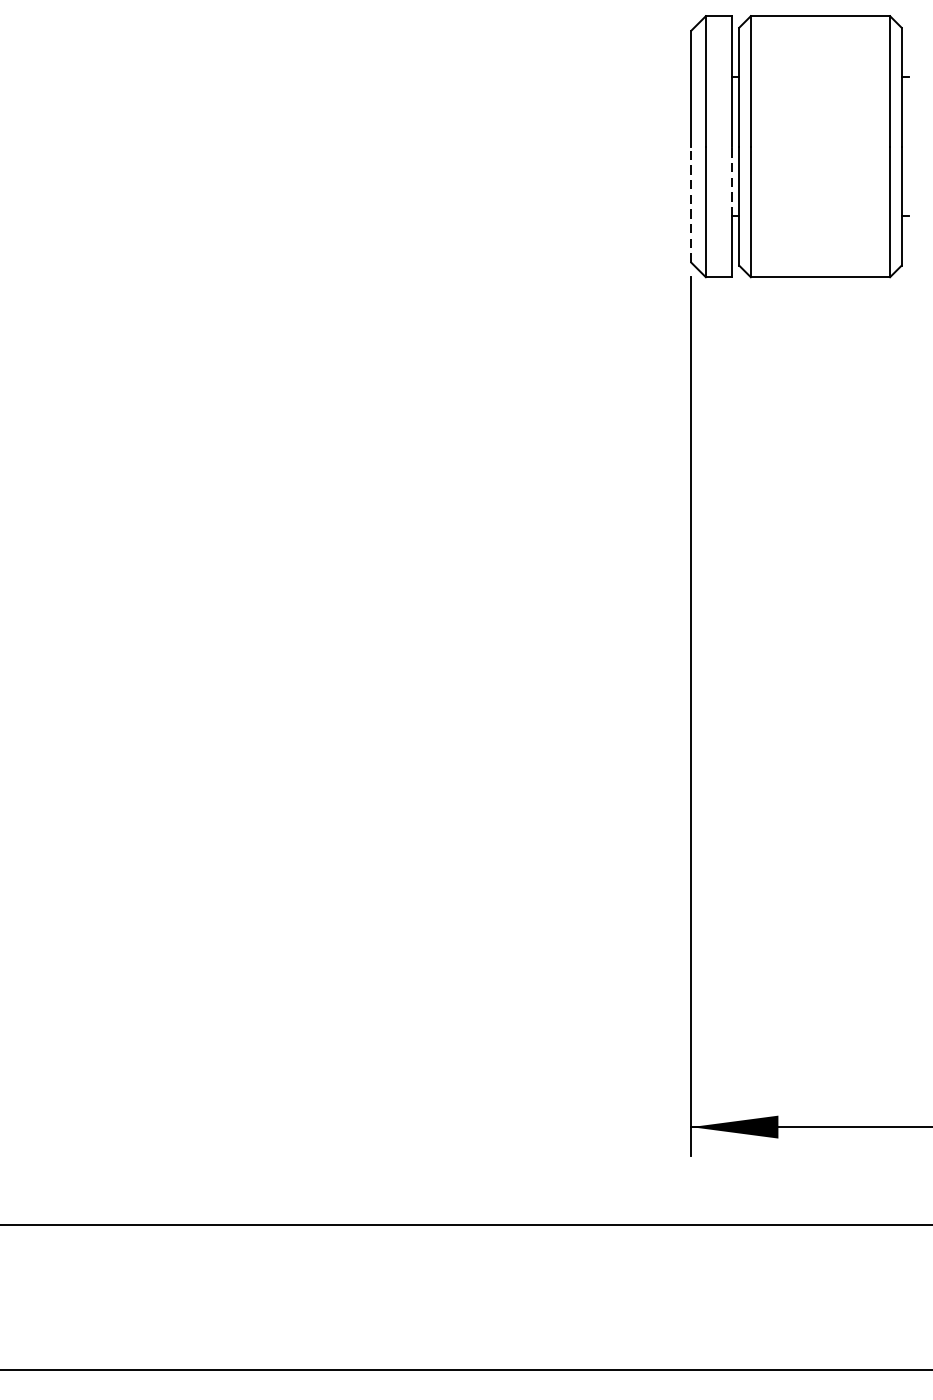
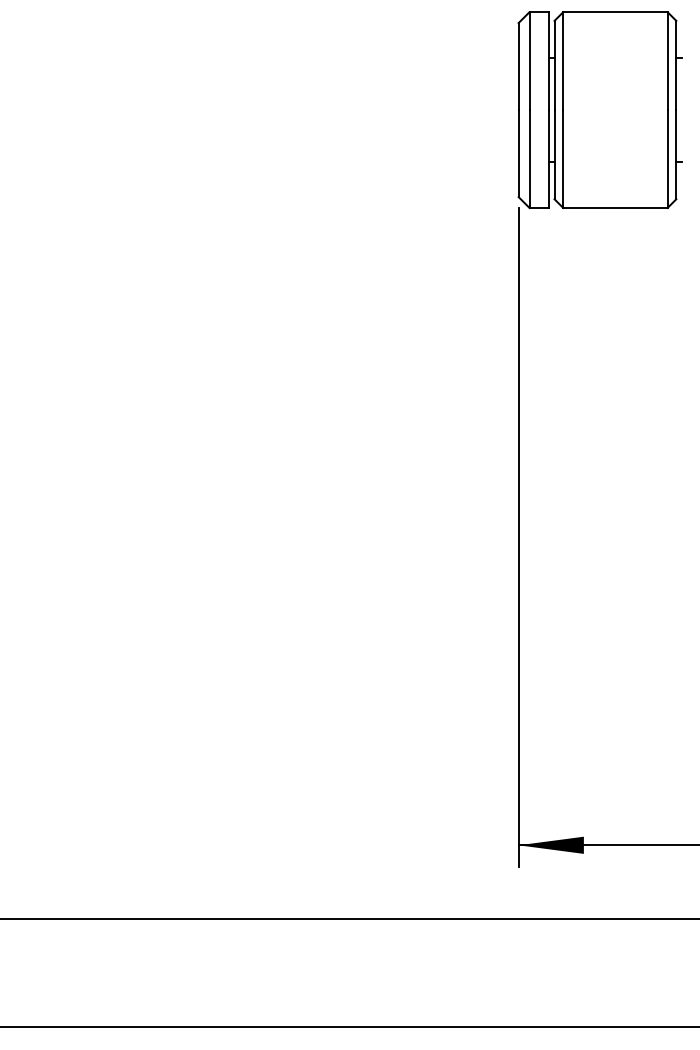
line: (732, 180) -> (549, 135), dashed -> solid
line: (691, 204) -> (518, 153), dashed -> solid

